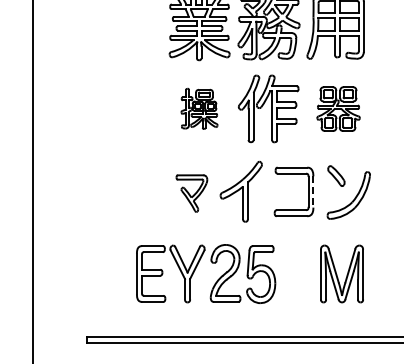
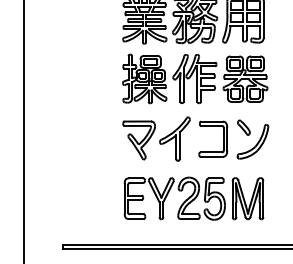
part: (199, 108) -> (144, 78), size x1.67
part: (338, 108) -> (245, 78), size x1.43
line: (313, 191) -> (227, 138), dashed -> solid
part: (191, 193) -> (138, 140), size x1.43
part: (196, 268) -> (167, 194), moved

